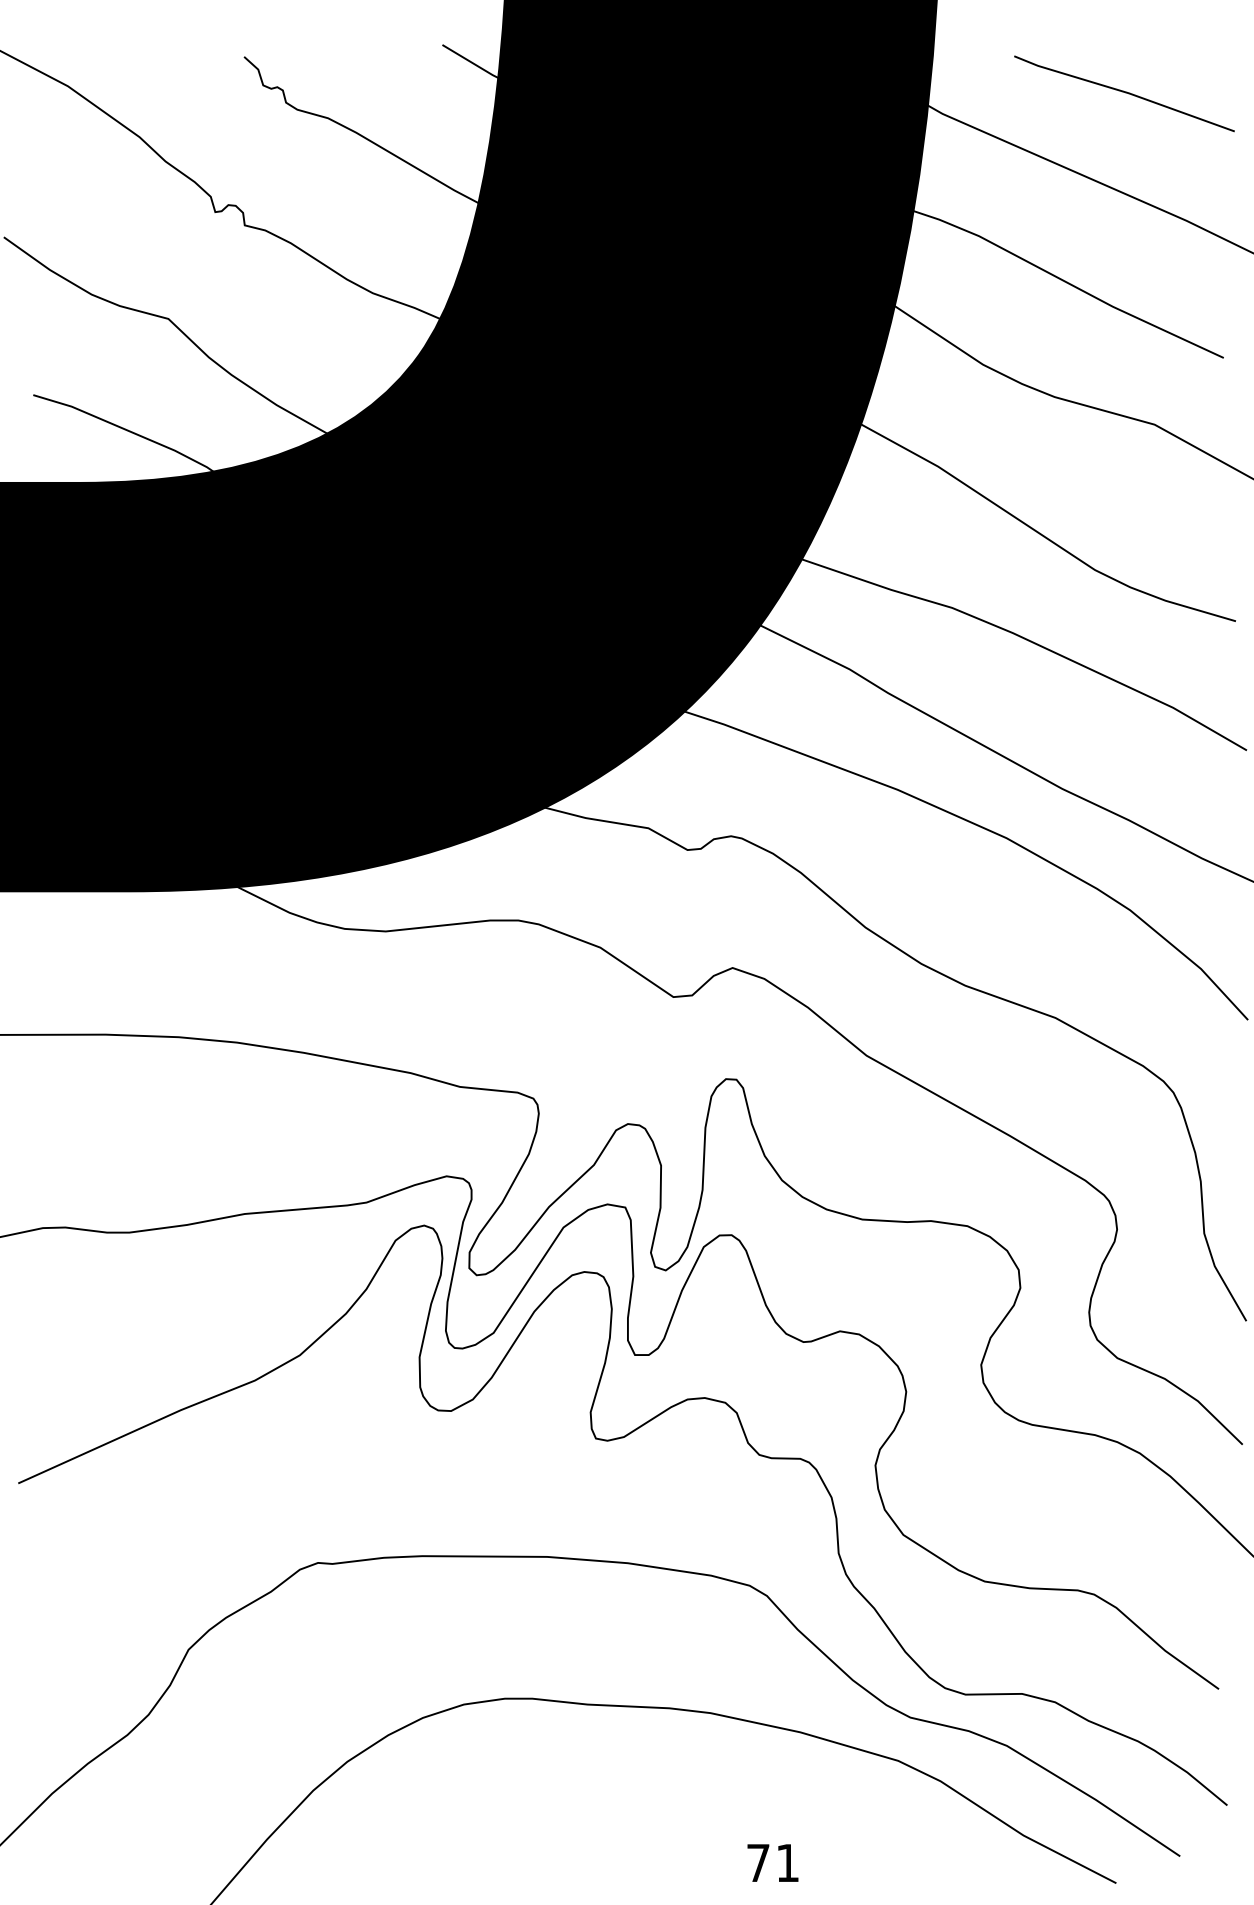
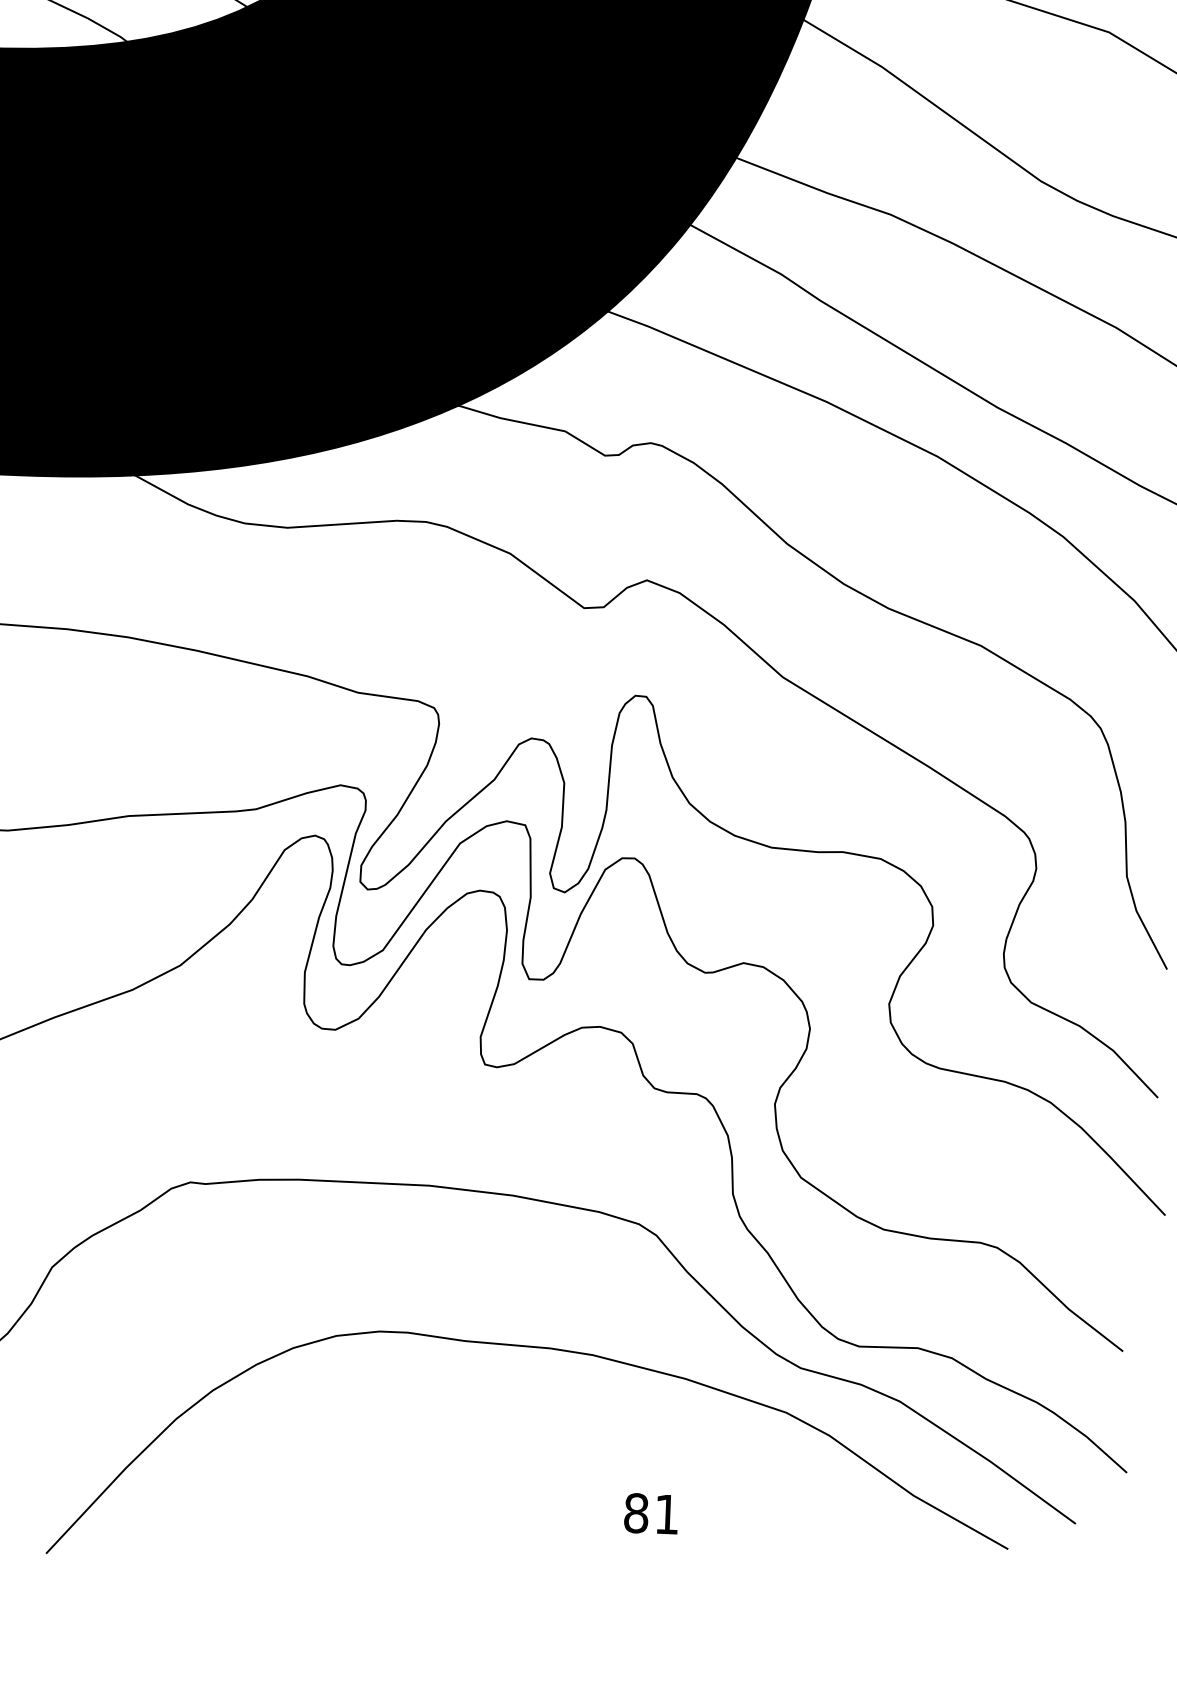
text: (758, 1862) -> (636, 1512), 71 -> 81

